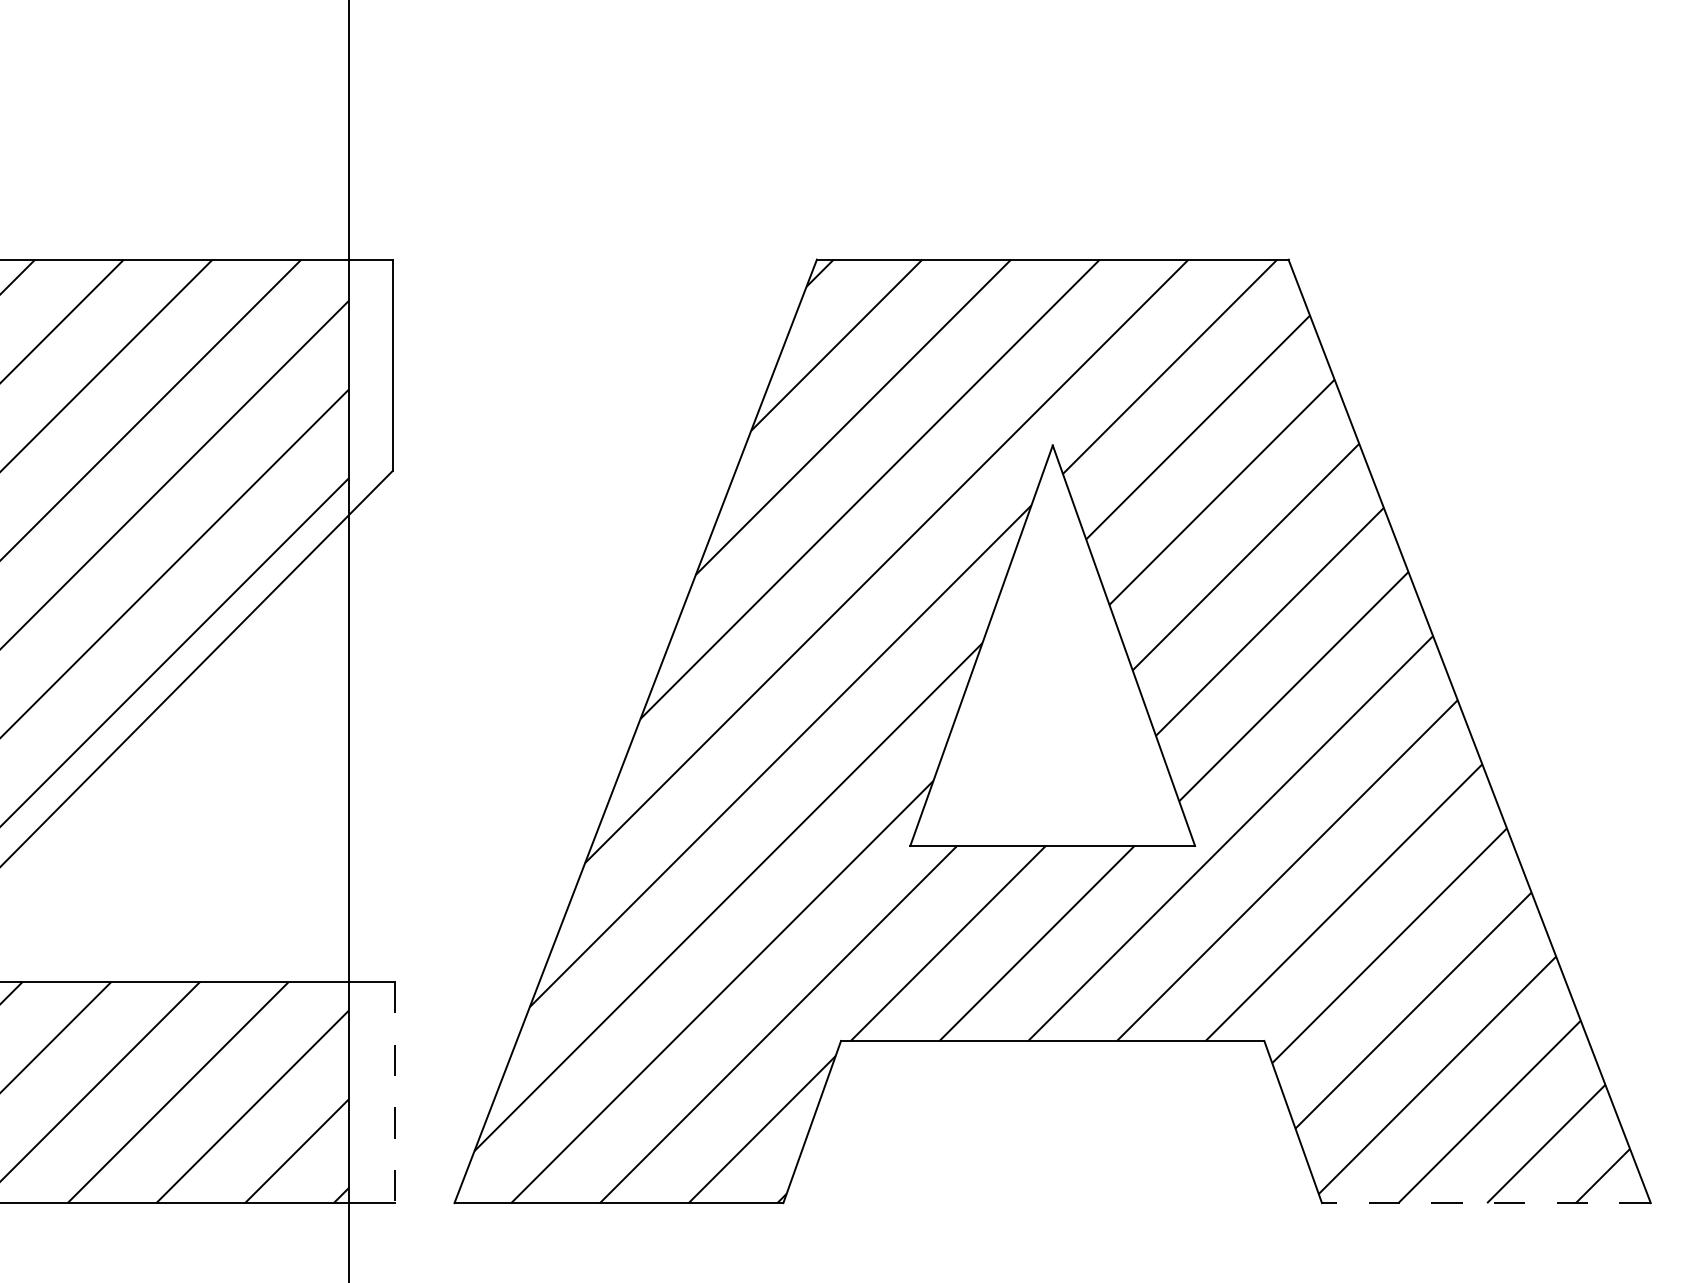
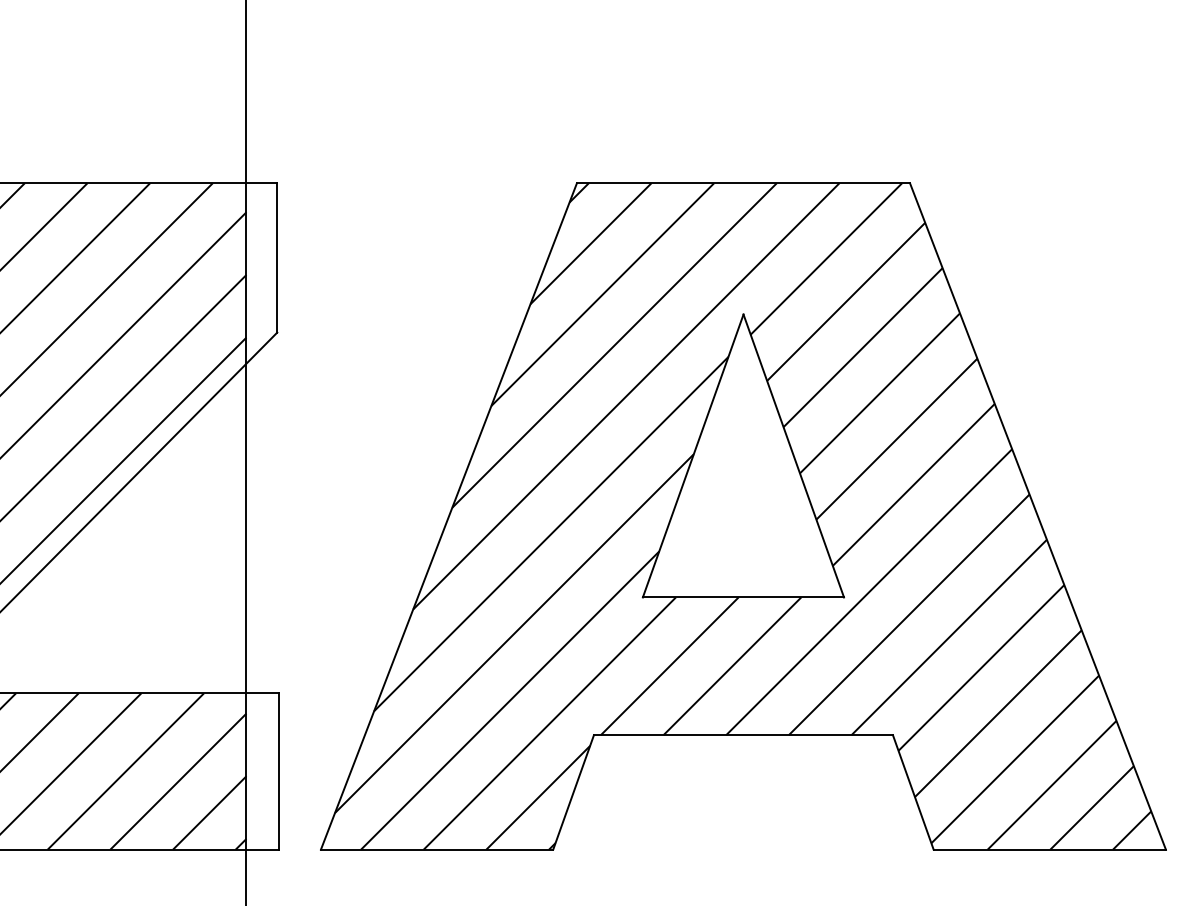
line: (395, 1093) -> (279, 772), dashed -> solid
line: (1485, 1202) -> (1049, 849), dashed -> solid

